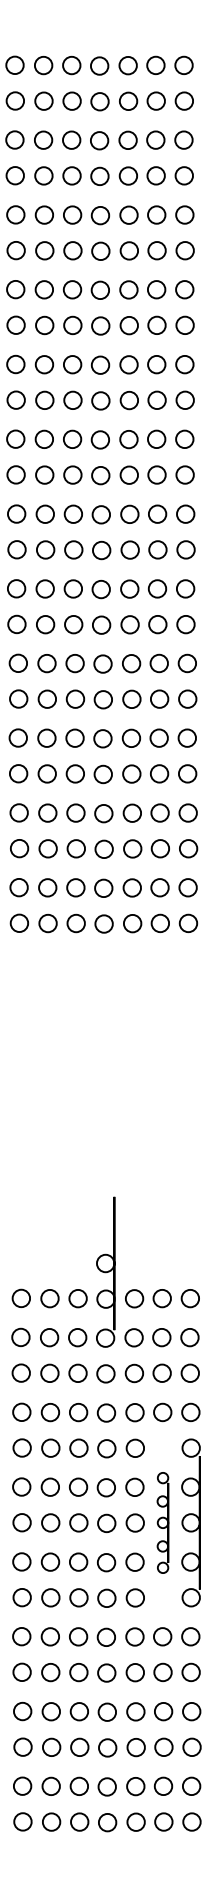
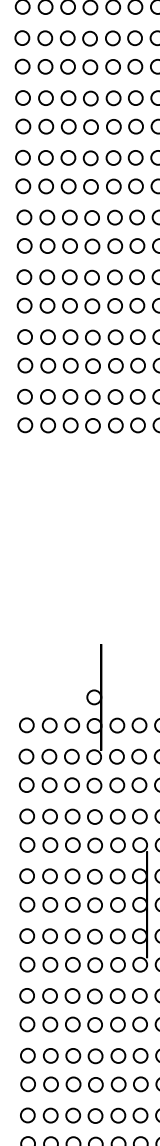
part: (162, 1522) -> (139, 904), size x1.67

